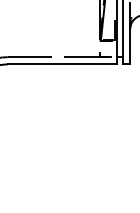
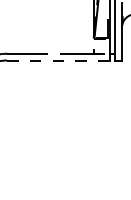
line: (63, 64) -> (59, 60), solid -> dashed

